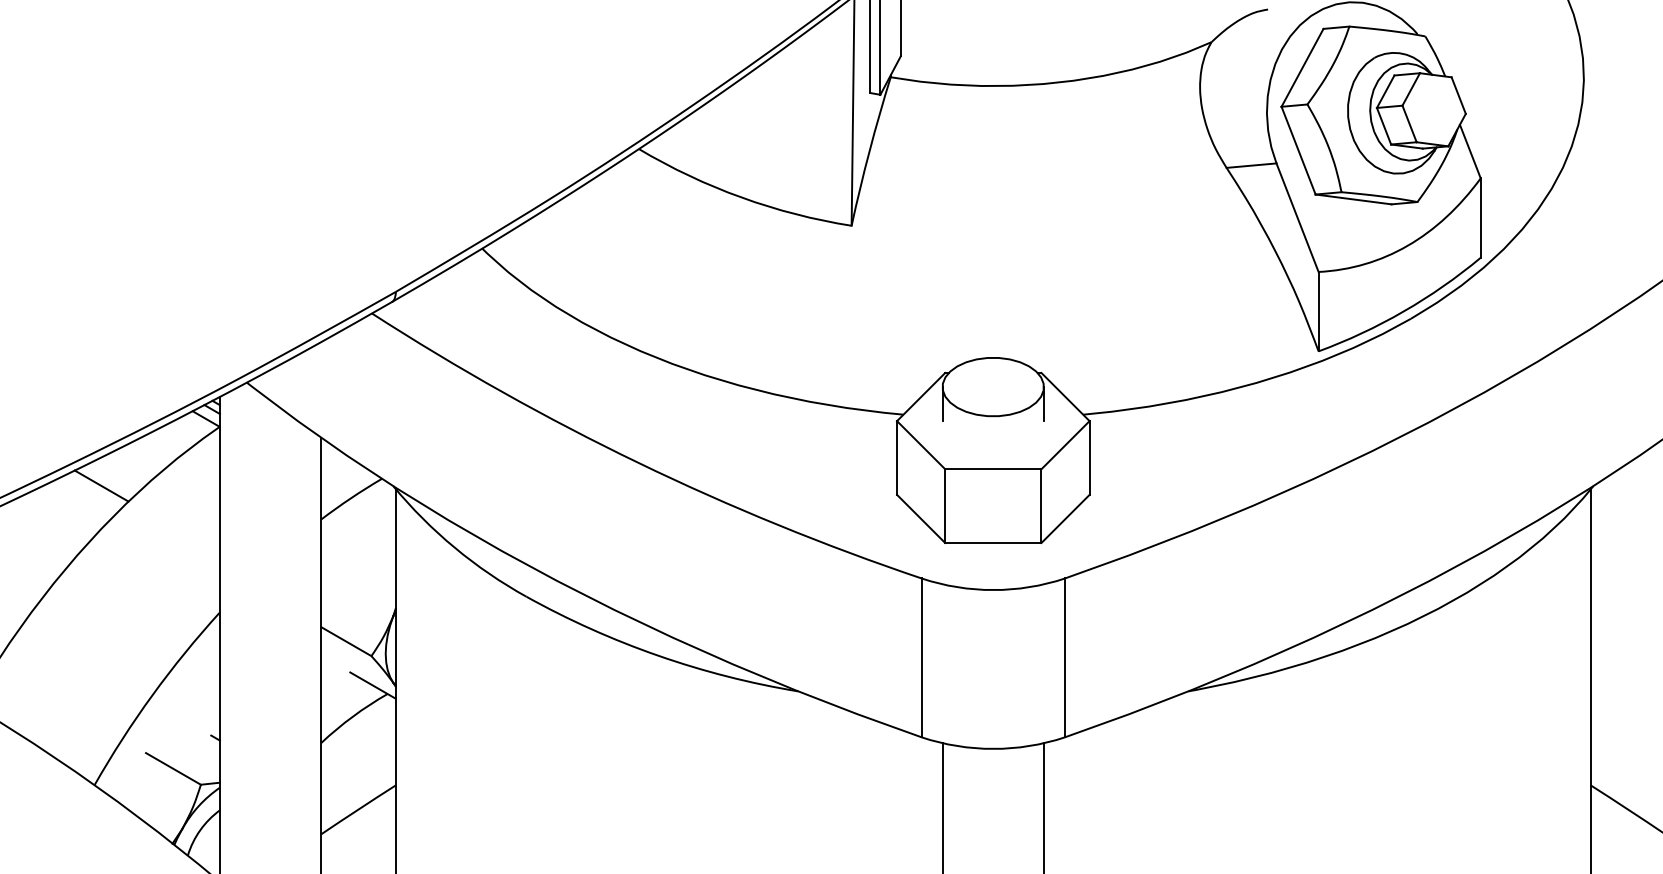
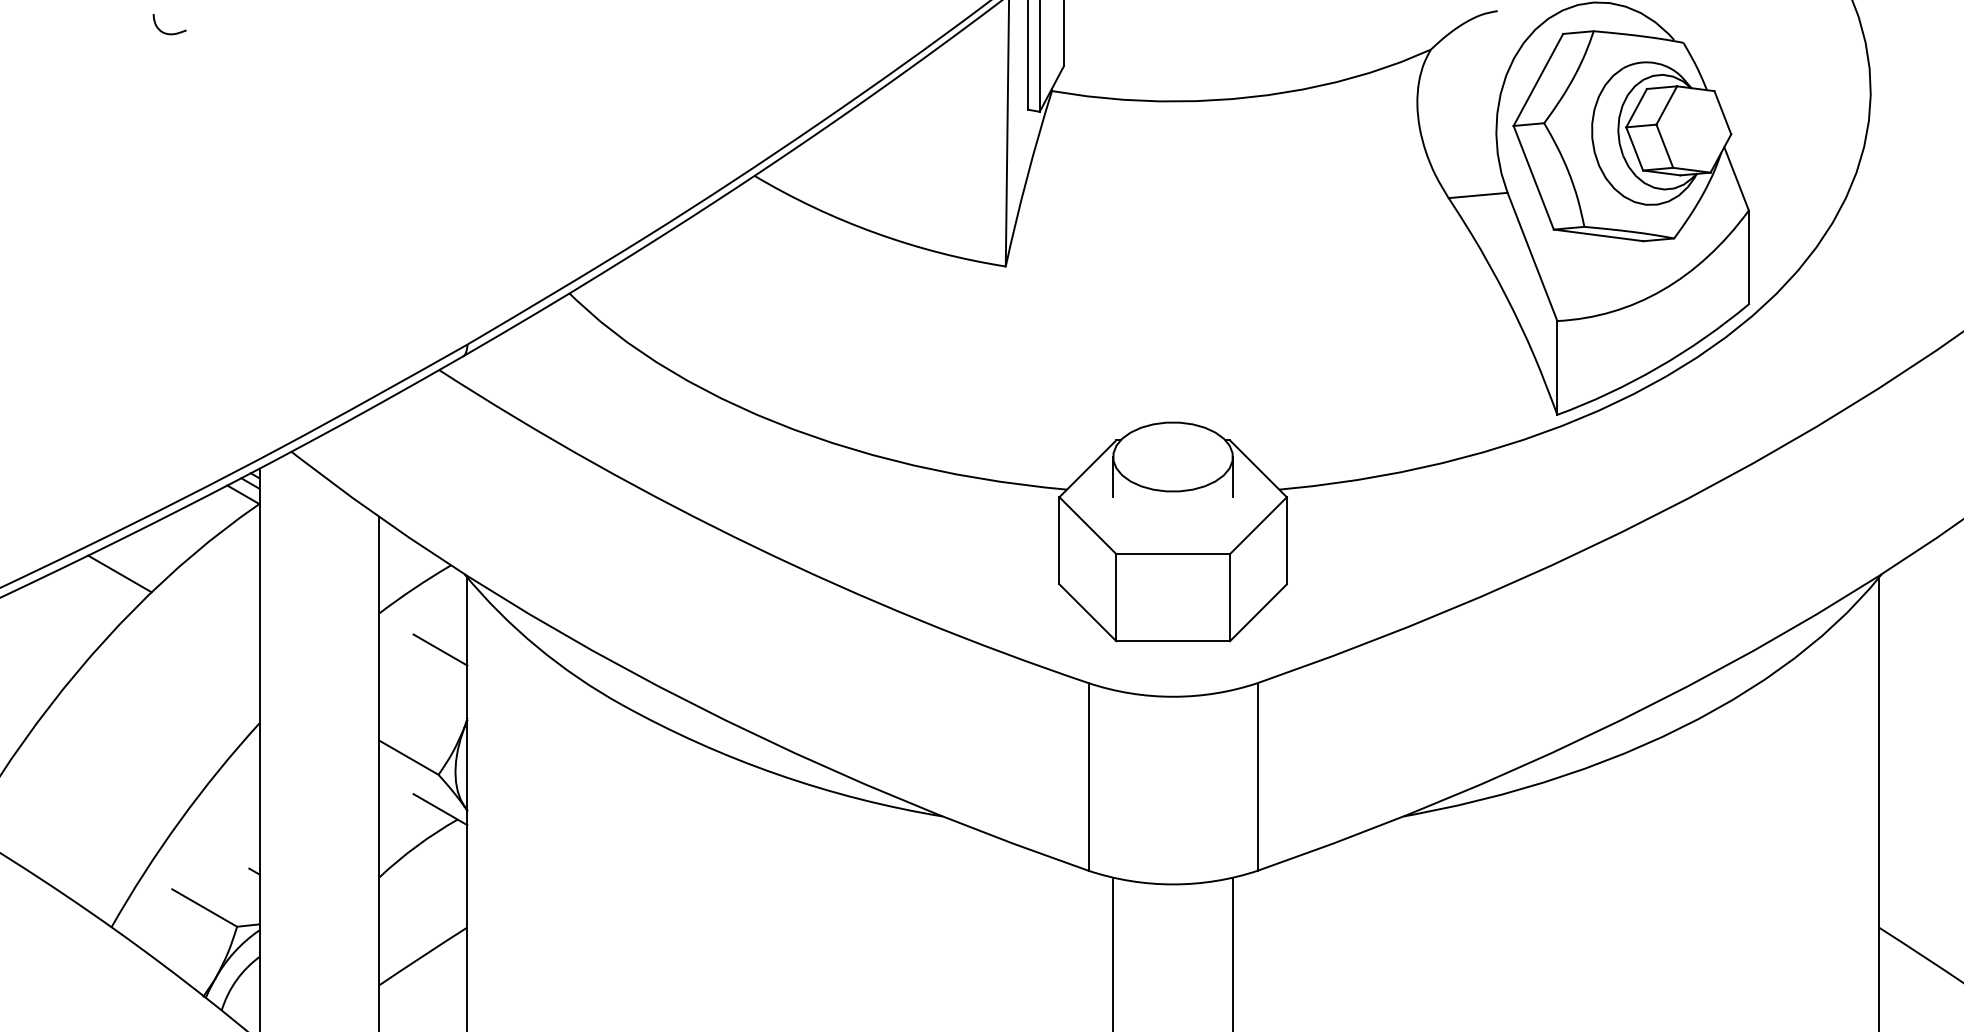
curve: (141, 27) -> (166, 32), added
line: (372, 550) -> (439, 650), added

